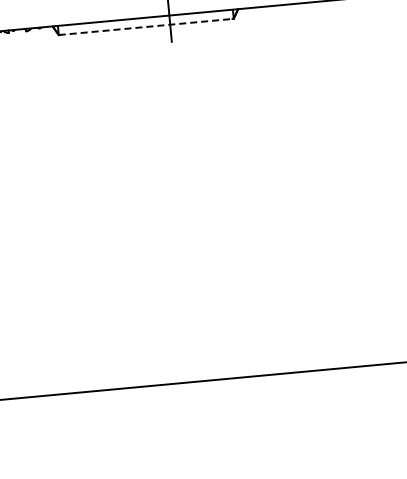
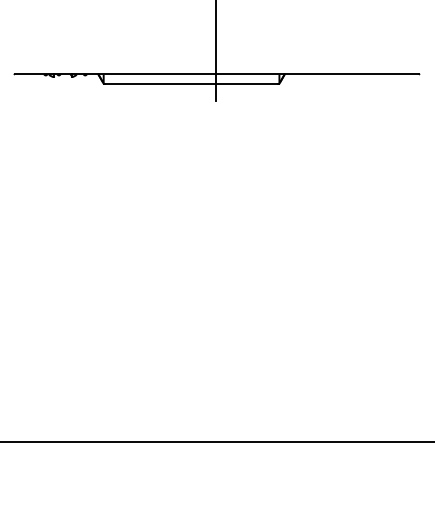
line: (146, 26) -> (191, 83), dashed -> solid

